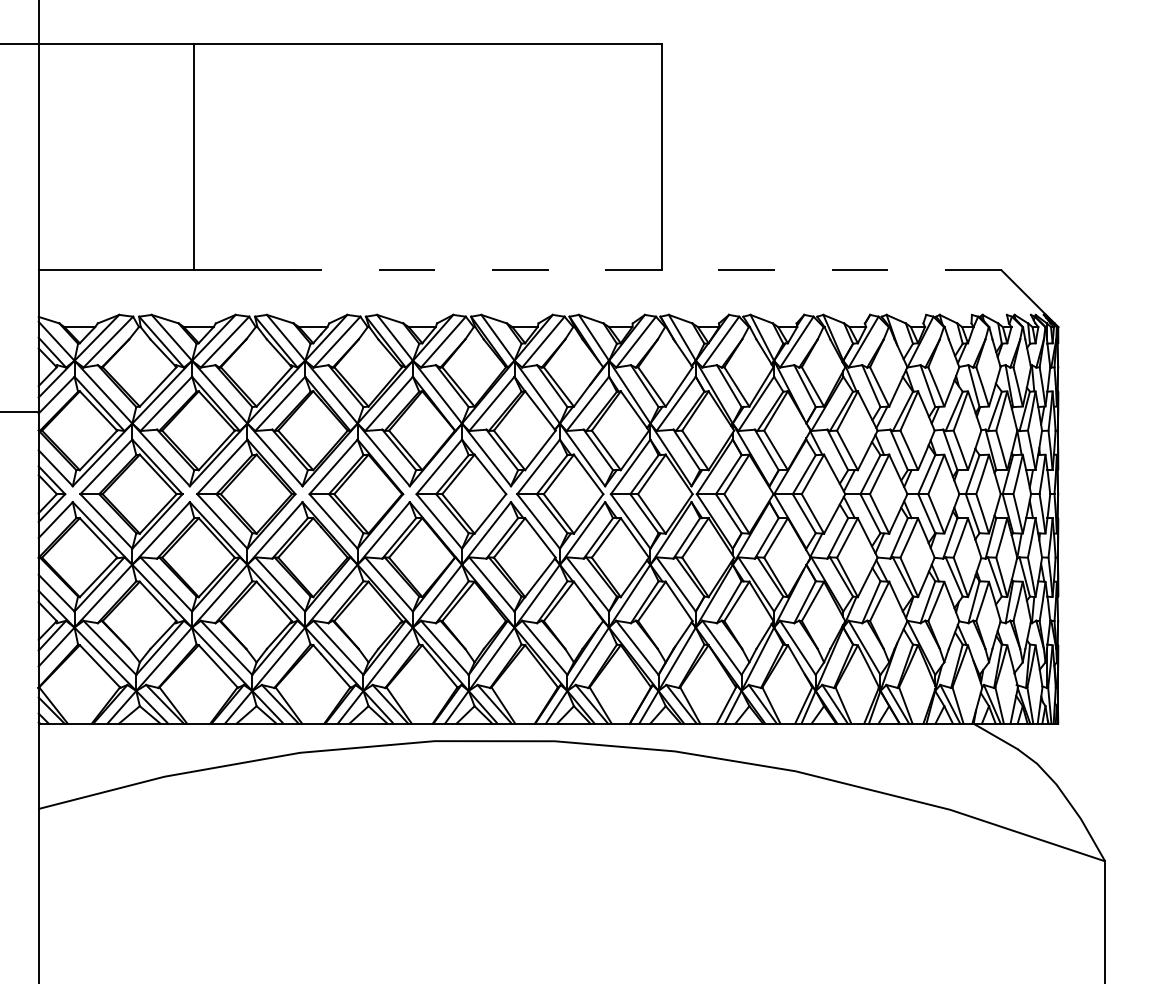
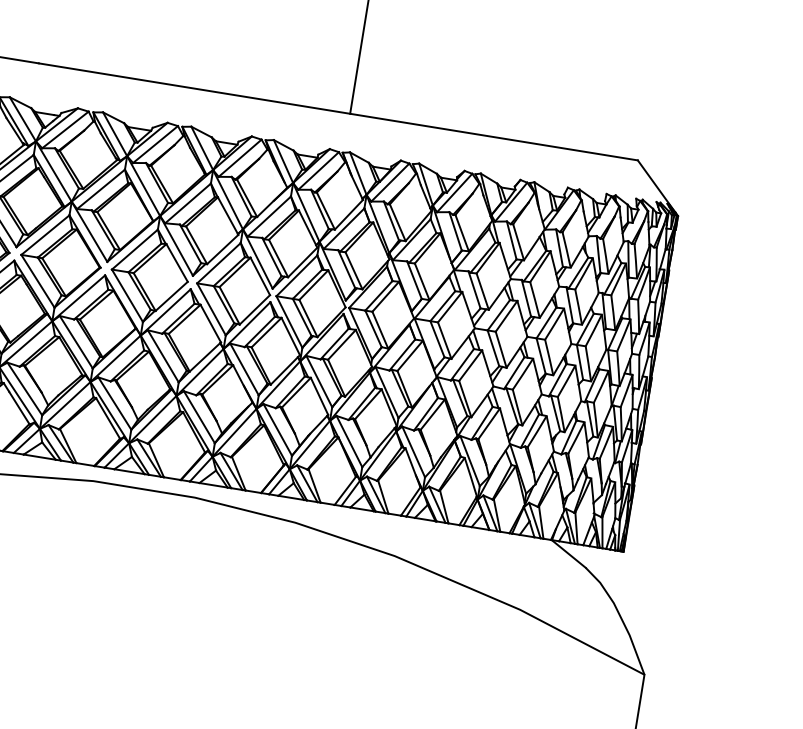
line: (647, 270) -> (338, 111), dashed -> solid

